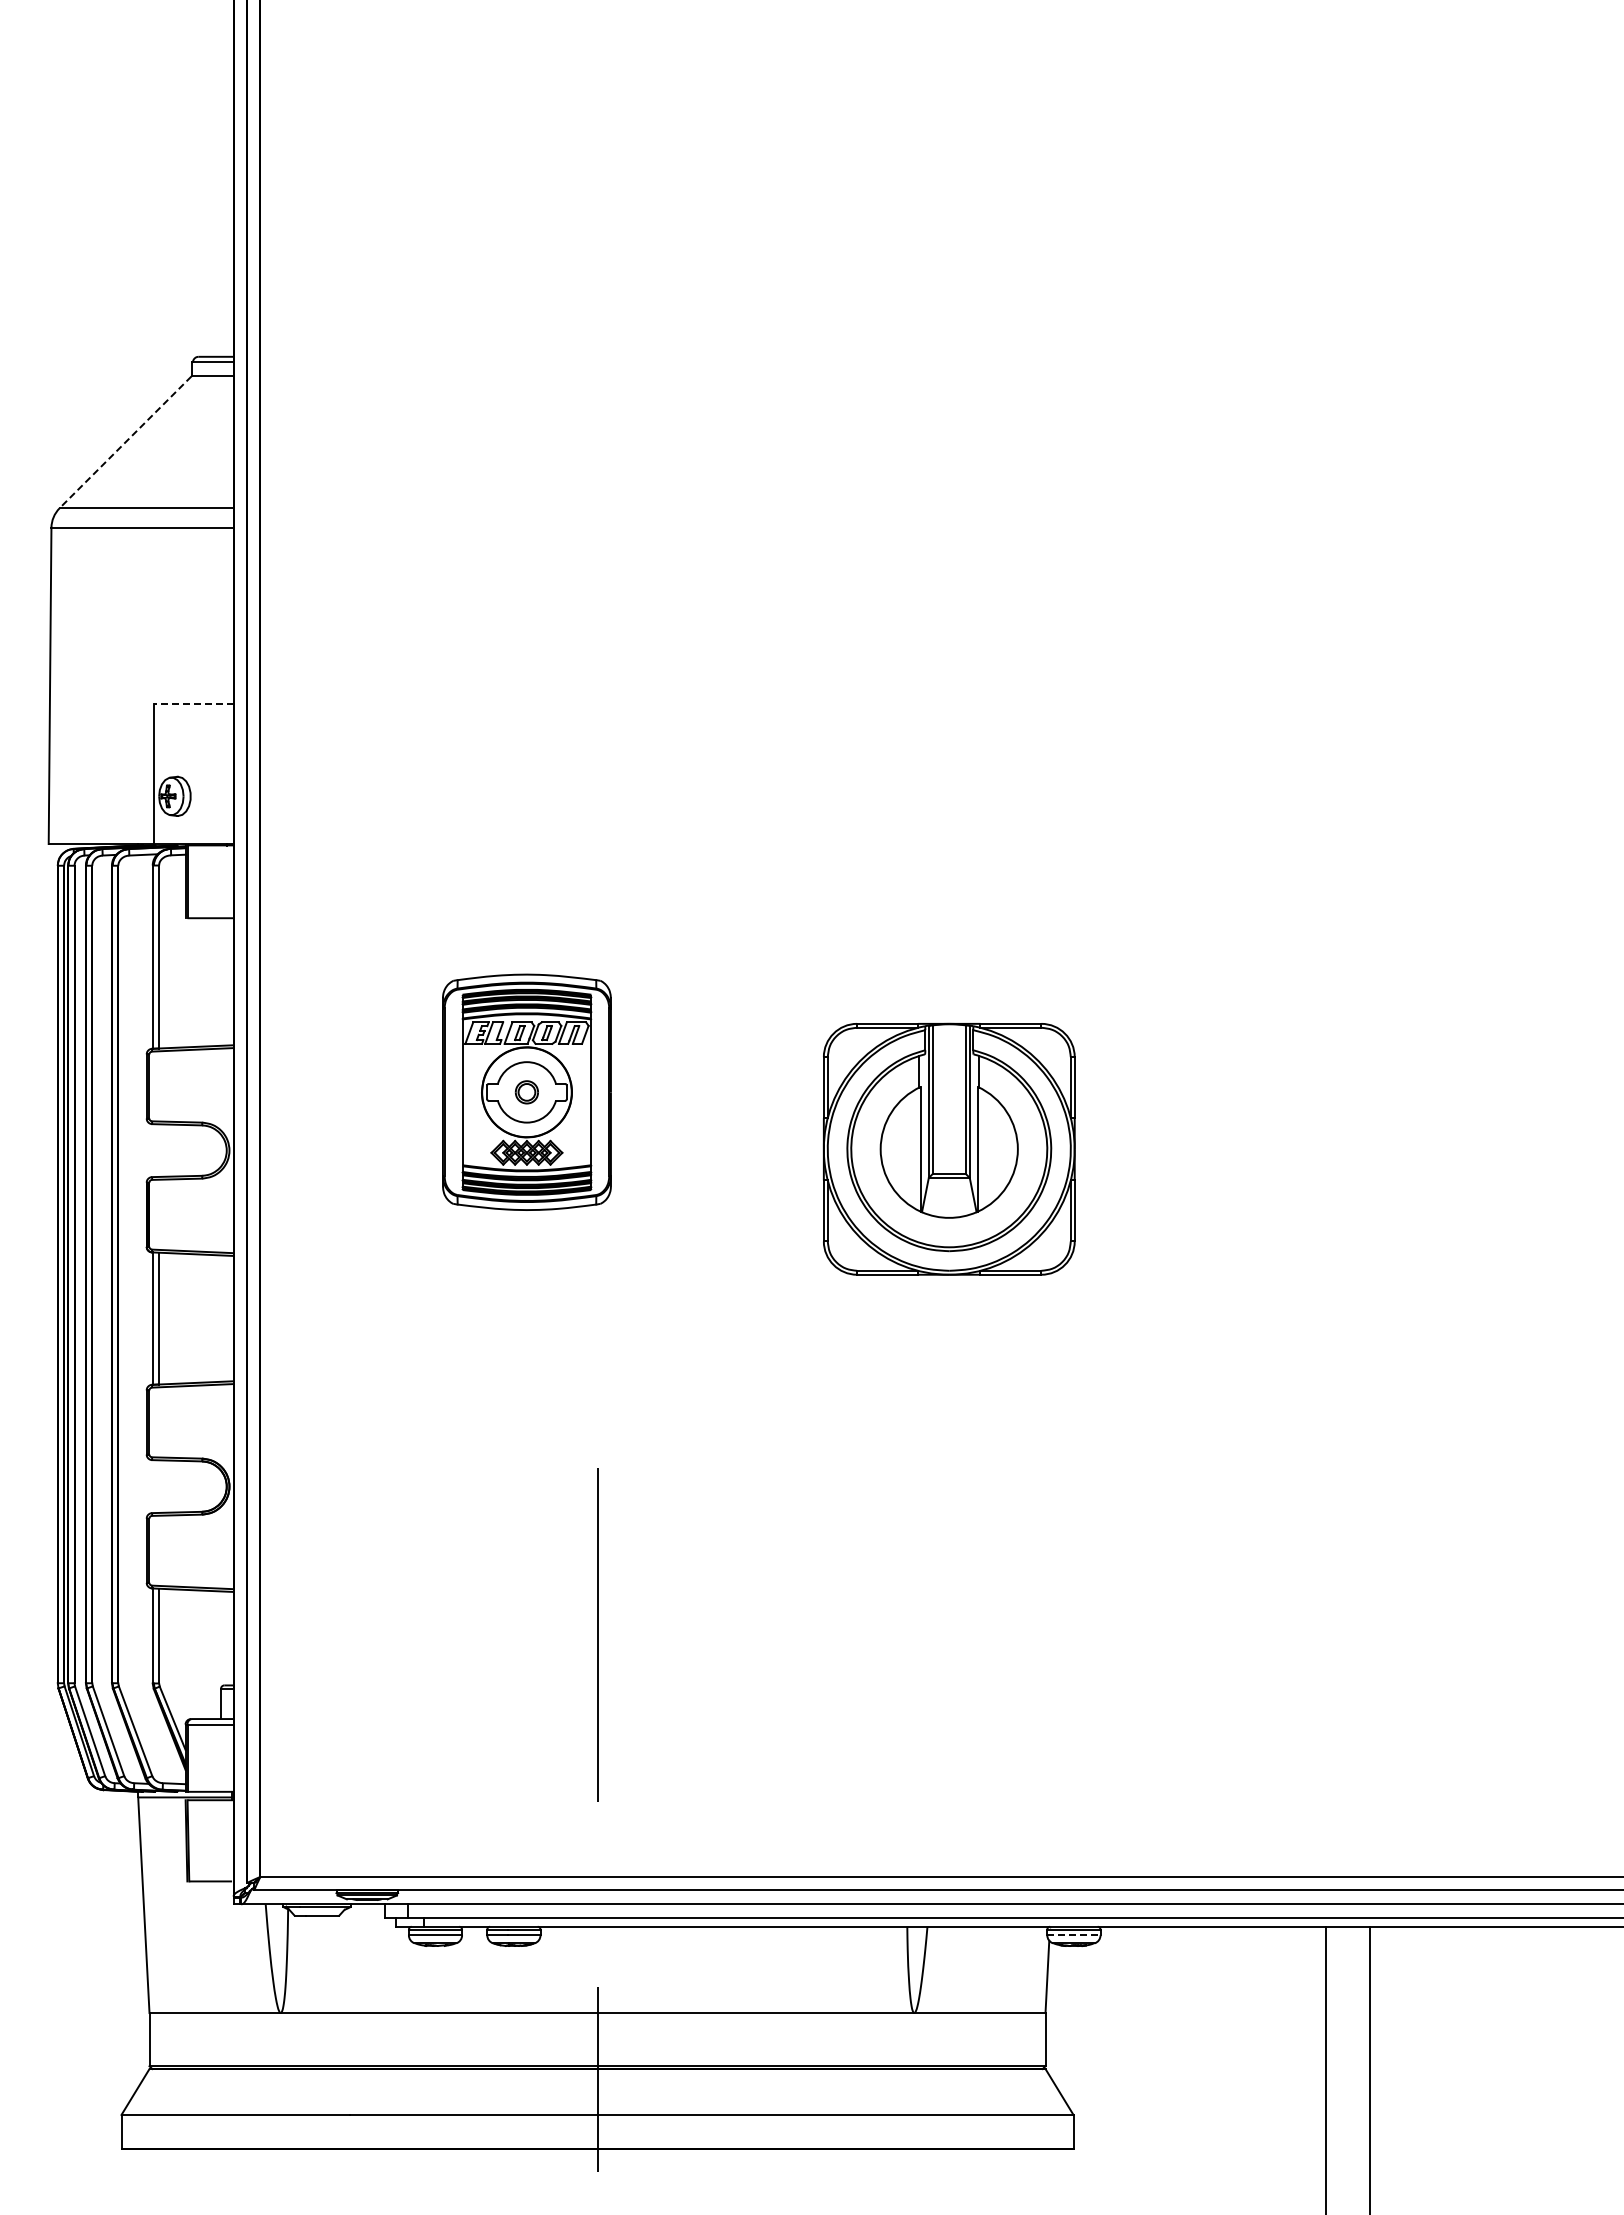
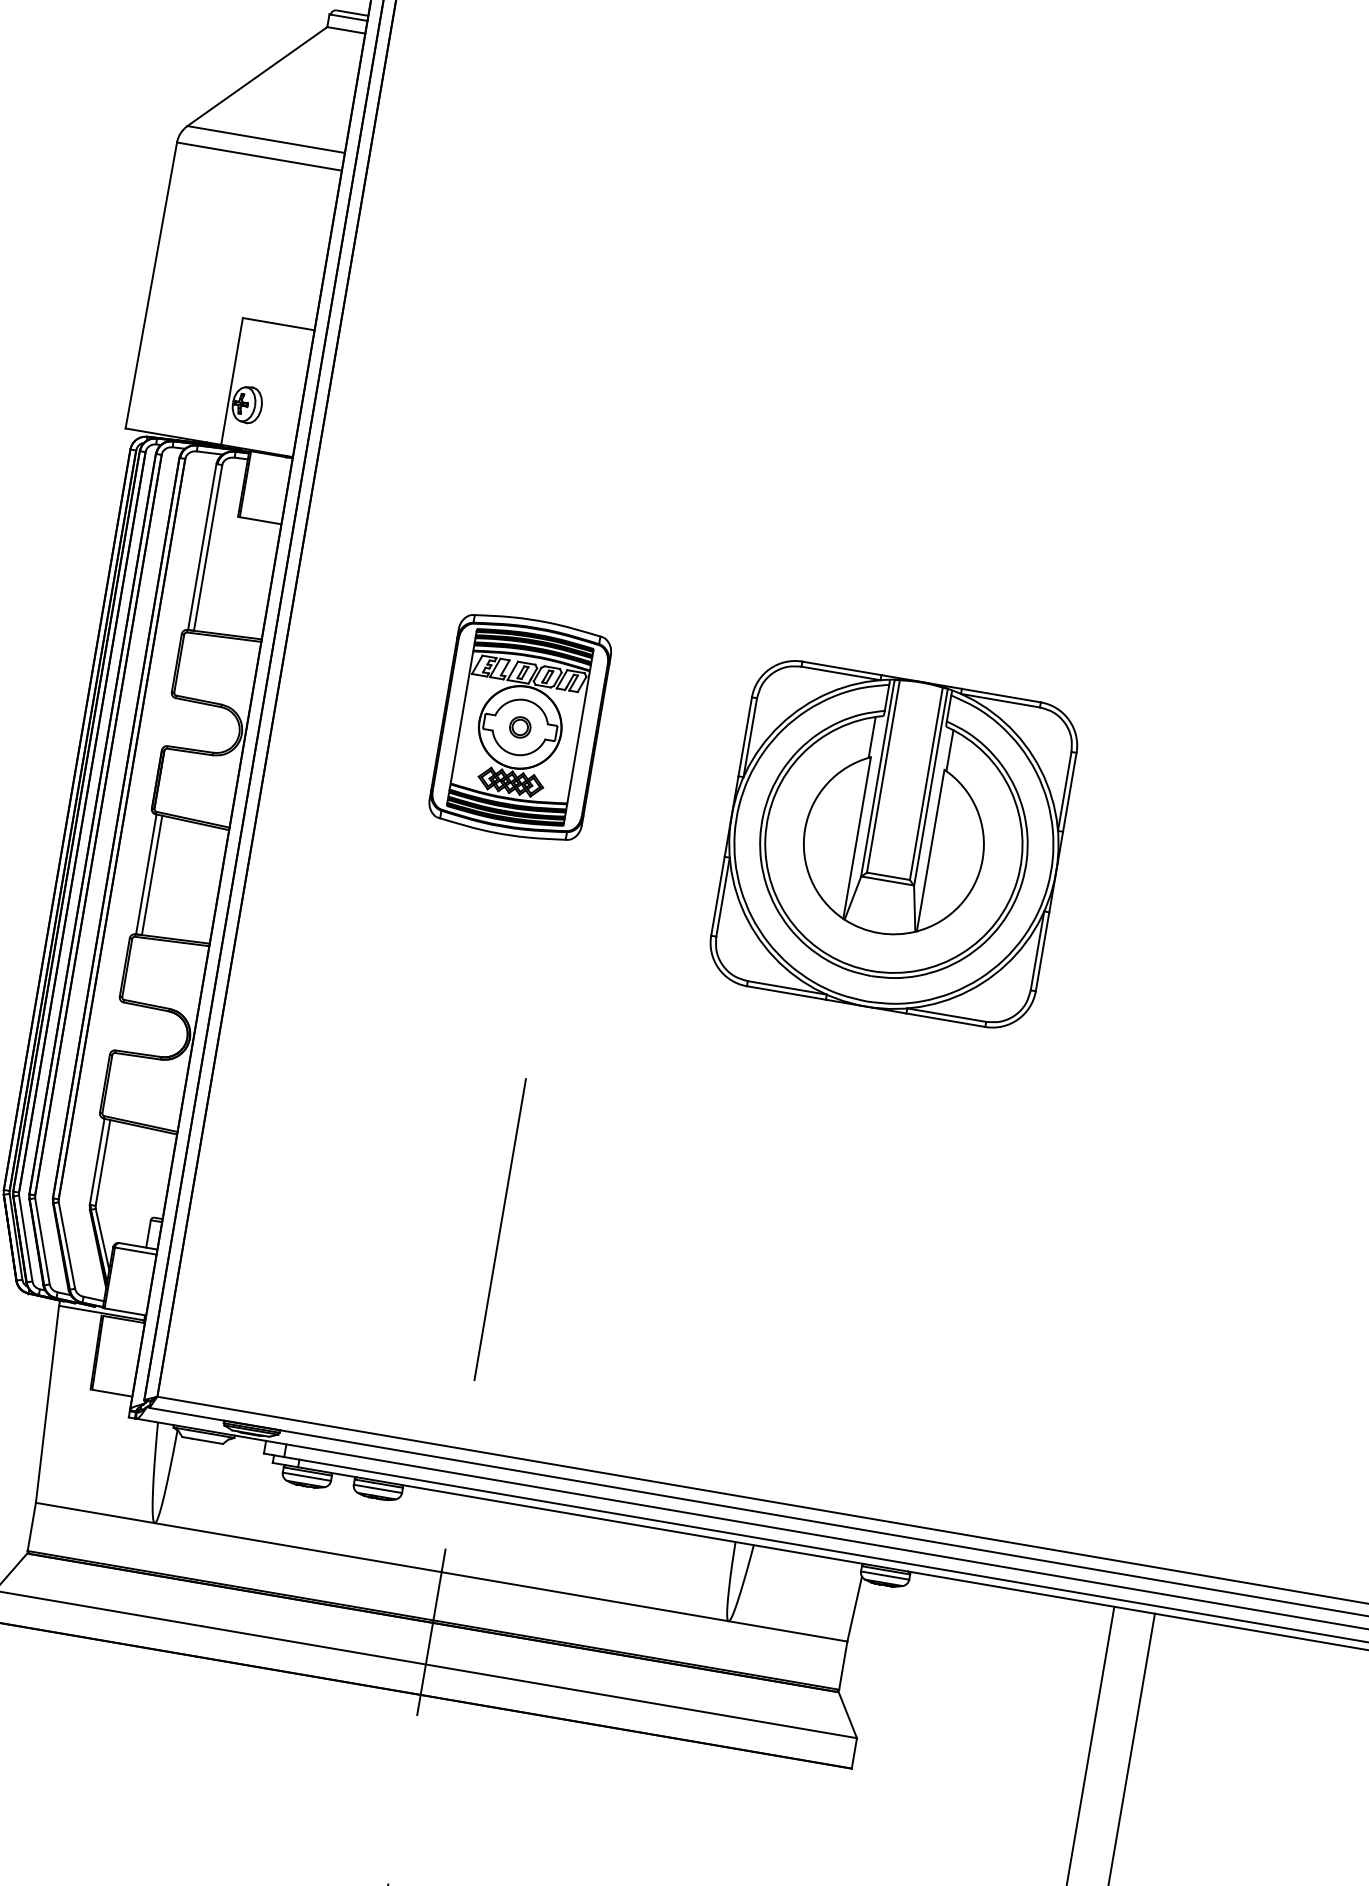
line: (125, 442) -> (257, 76), dashed -> solid
line: (193, 704) -> (278, 324), dashed -> solid
part: (949, 1149) -> (894, 844), size x1.43
line: (1073, 1935) -> (884, 1575), dashed -> solid

